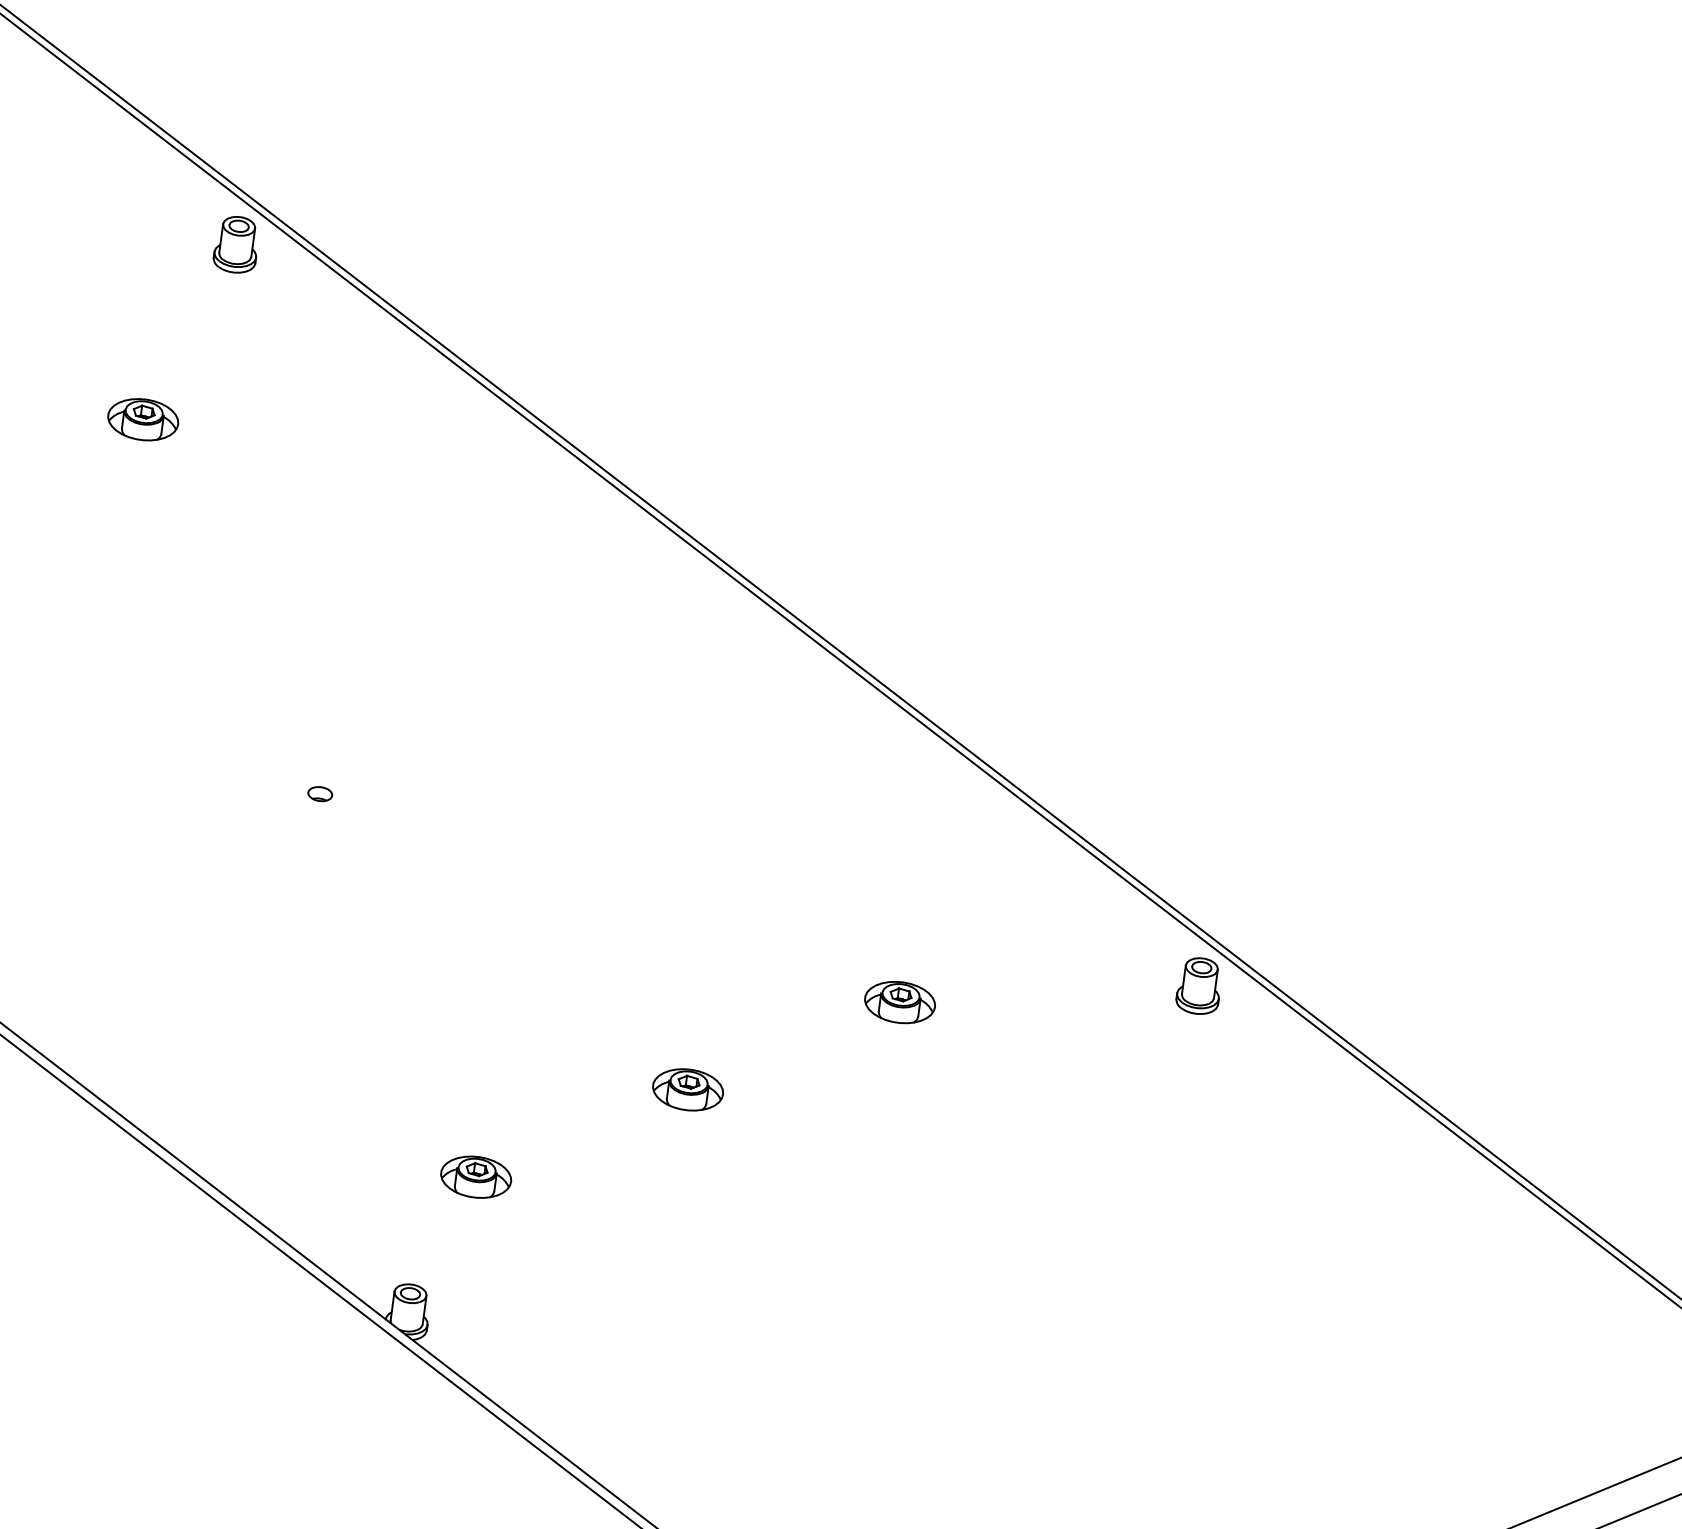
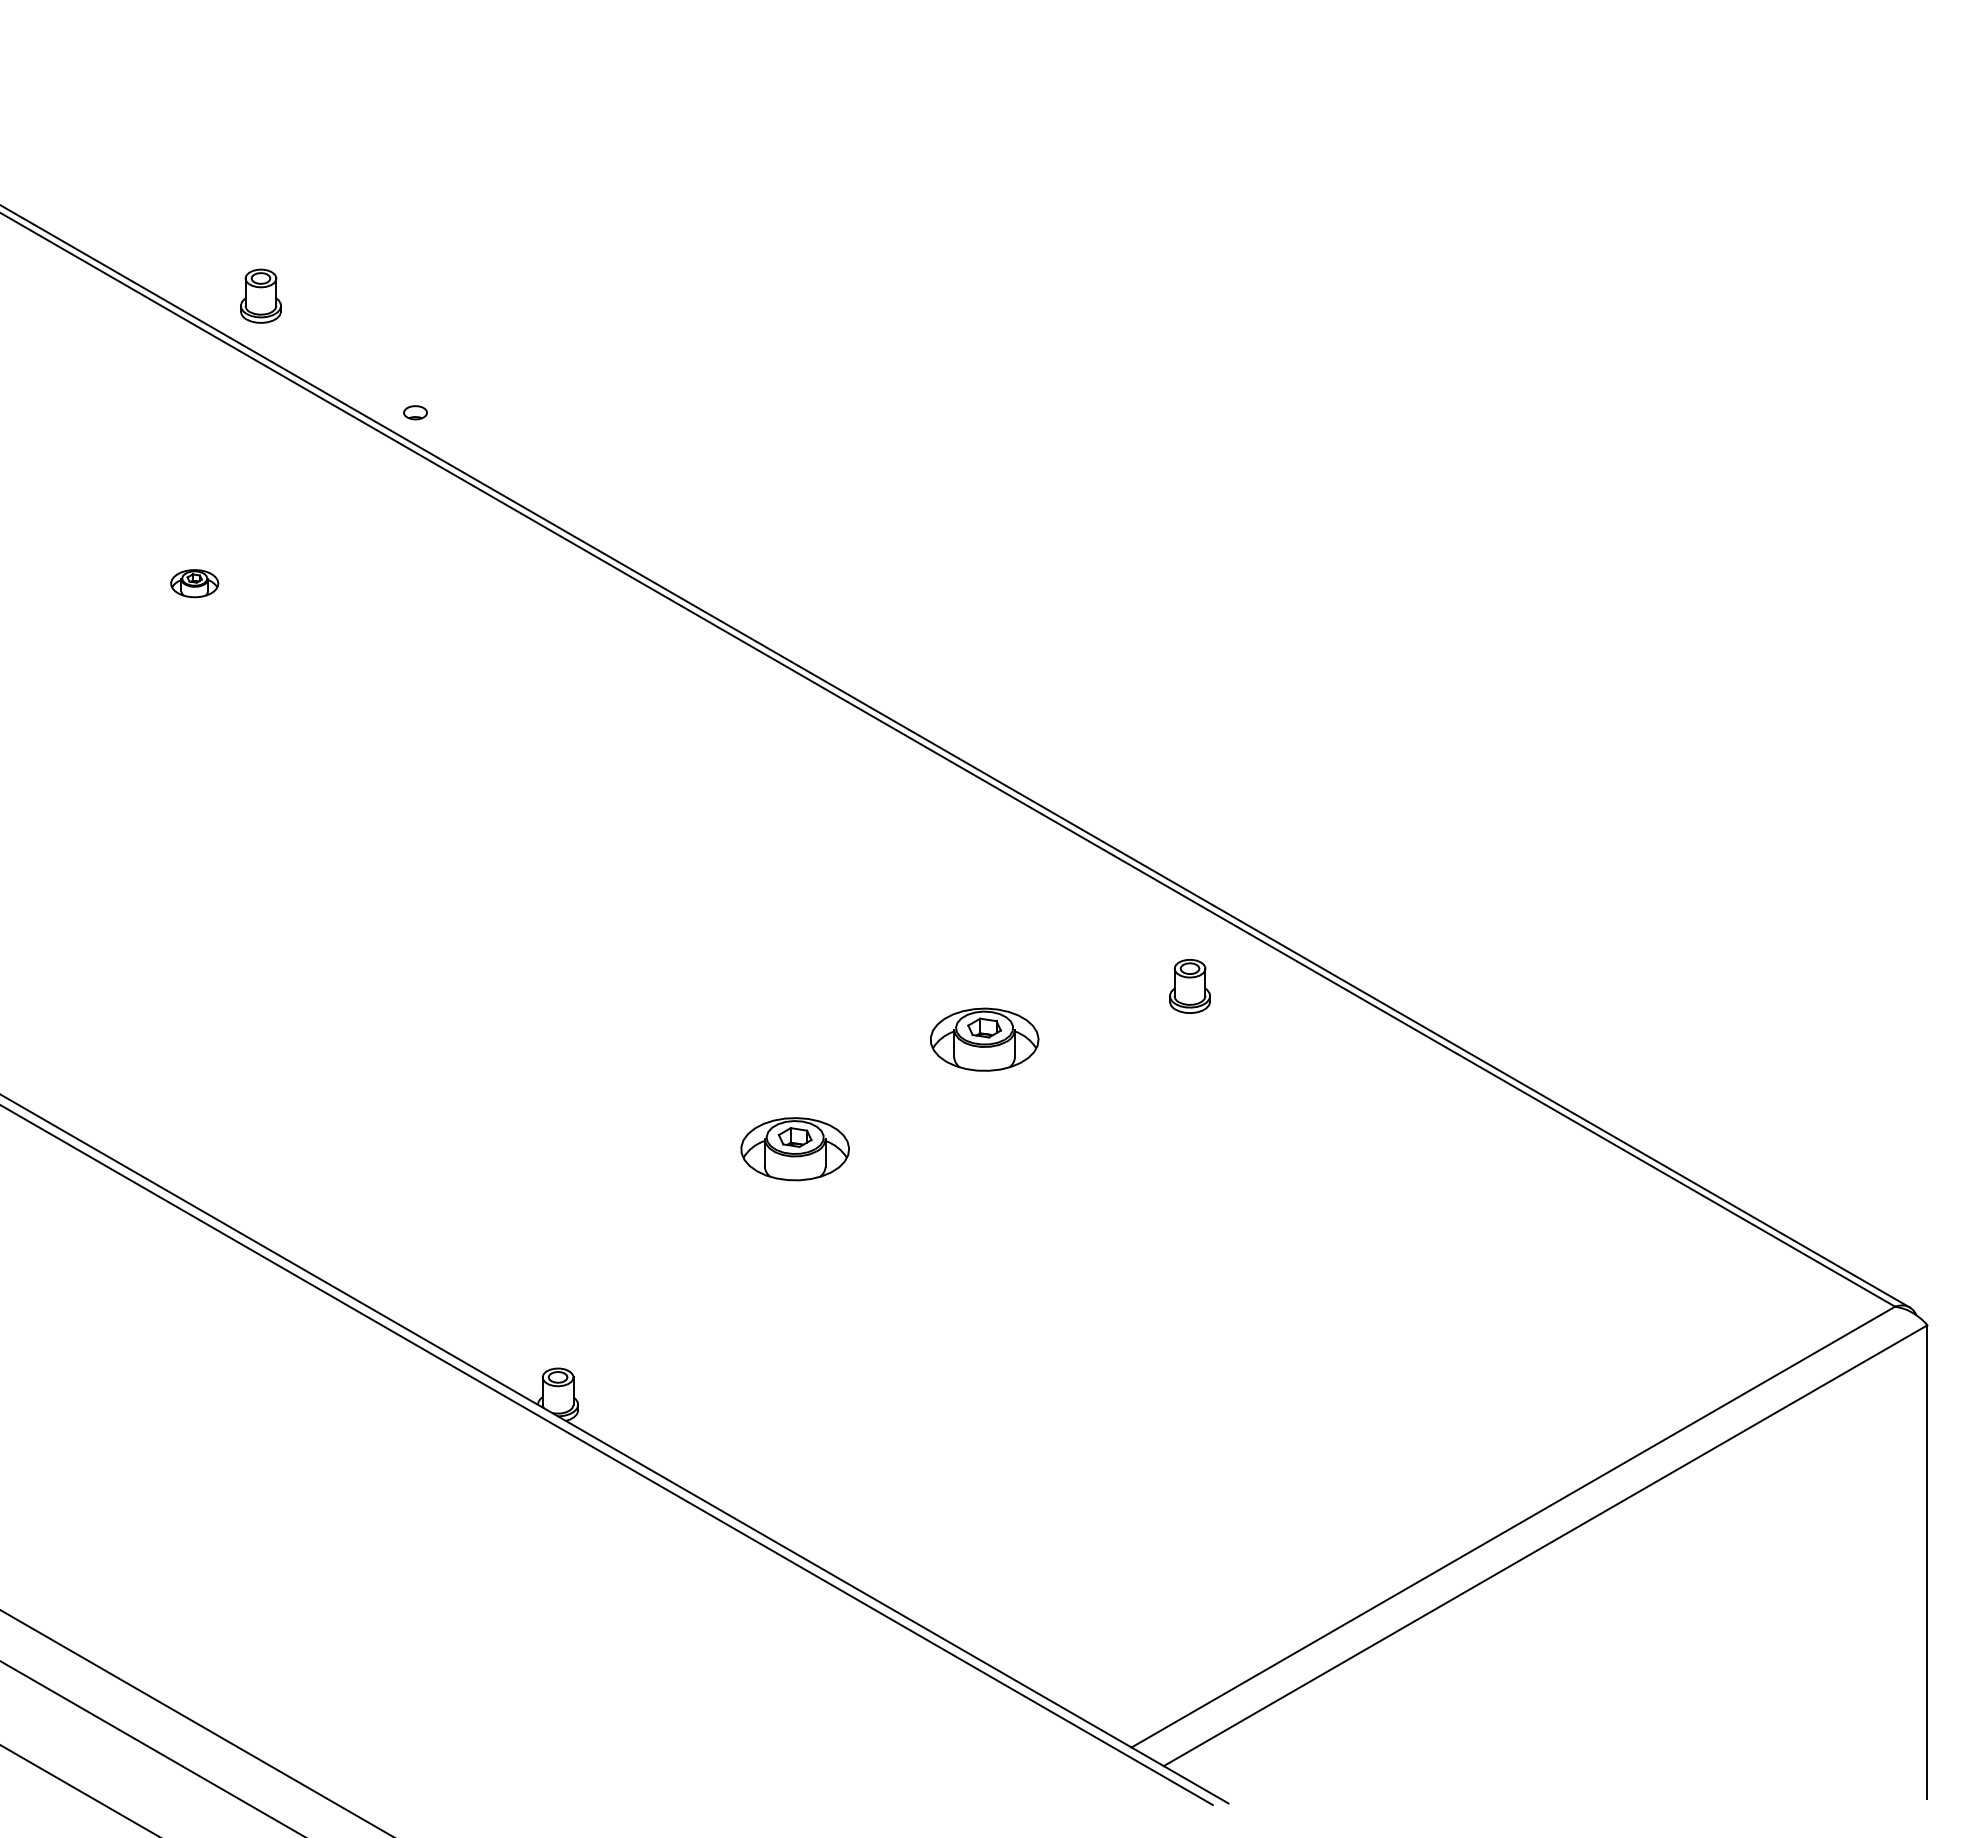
part: (236, 243) -> (260, 295), moved
part: (143, 419) -> (194, 583), size x0.7
part: (320, 793) -> (415, 412), moved
part: (1198, 986) -> (1189, 986), moved
part: (899, 1002) -> (984, 1039), size x1.6
part: (687, 1089) -> (794, 1149), size x1.6
part: (476, 1176) -> (605, 1258), removed

